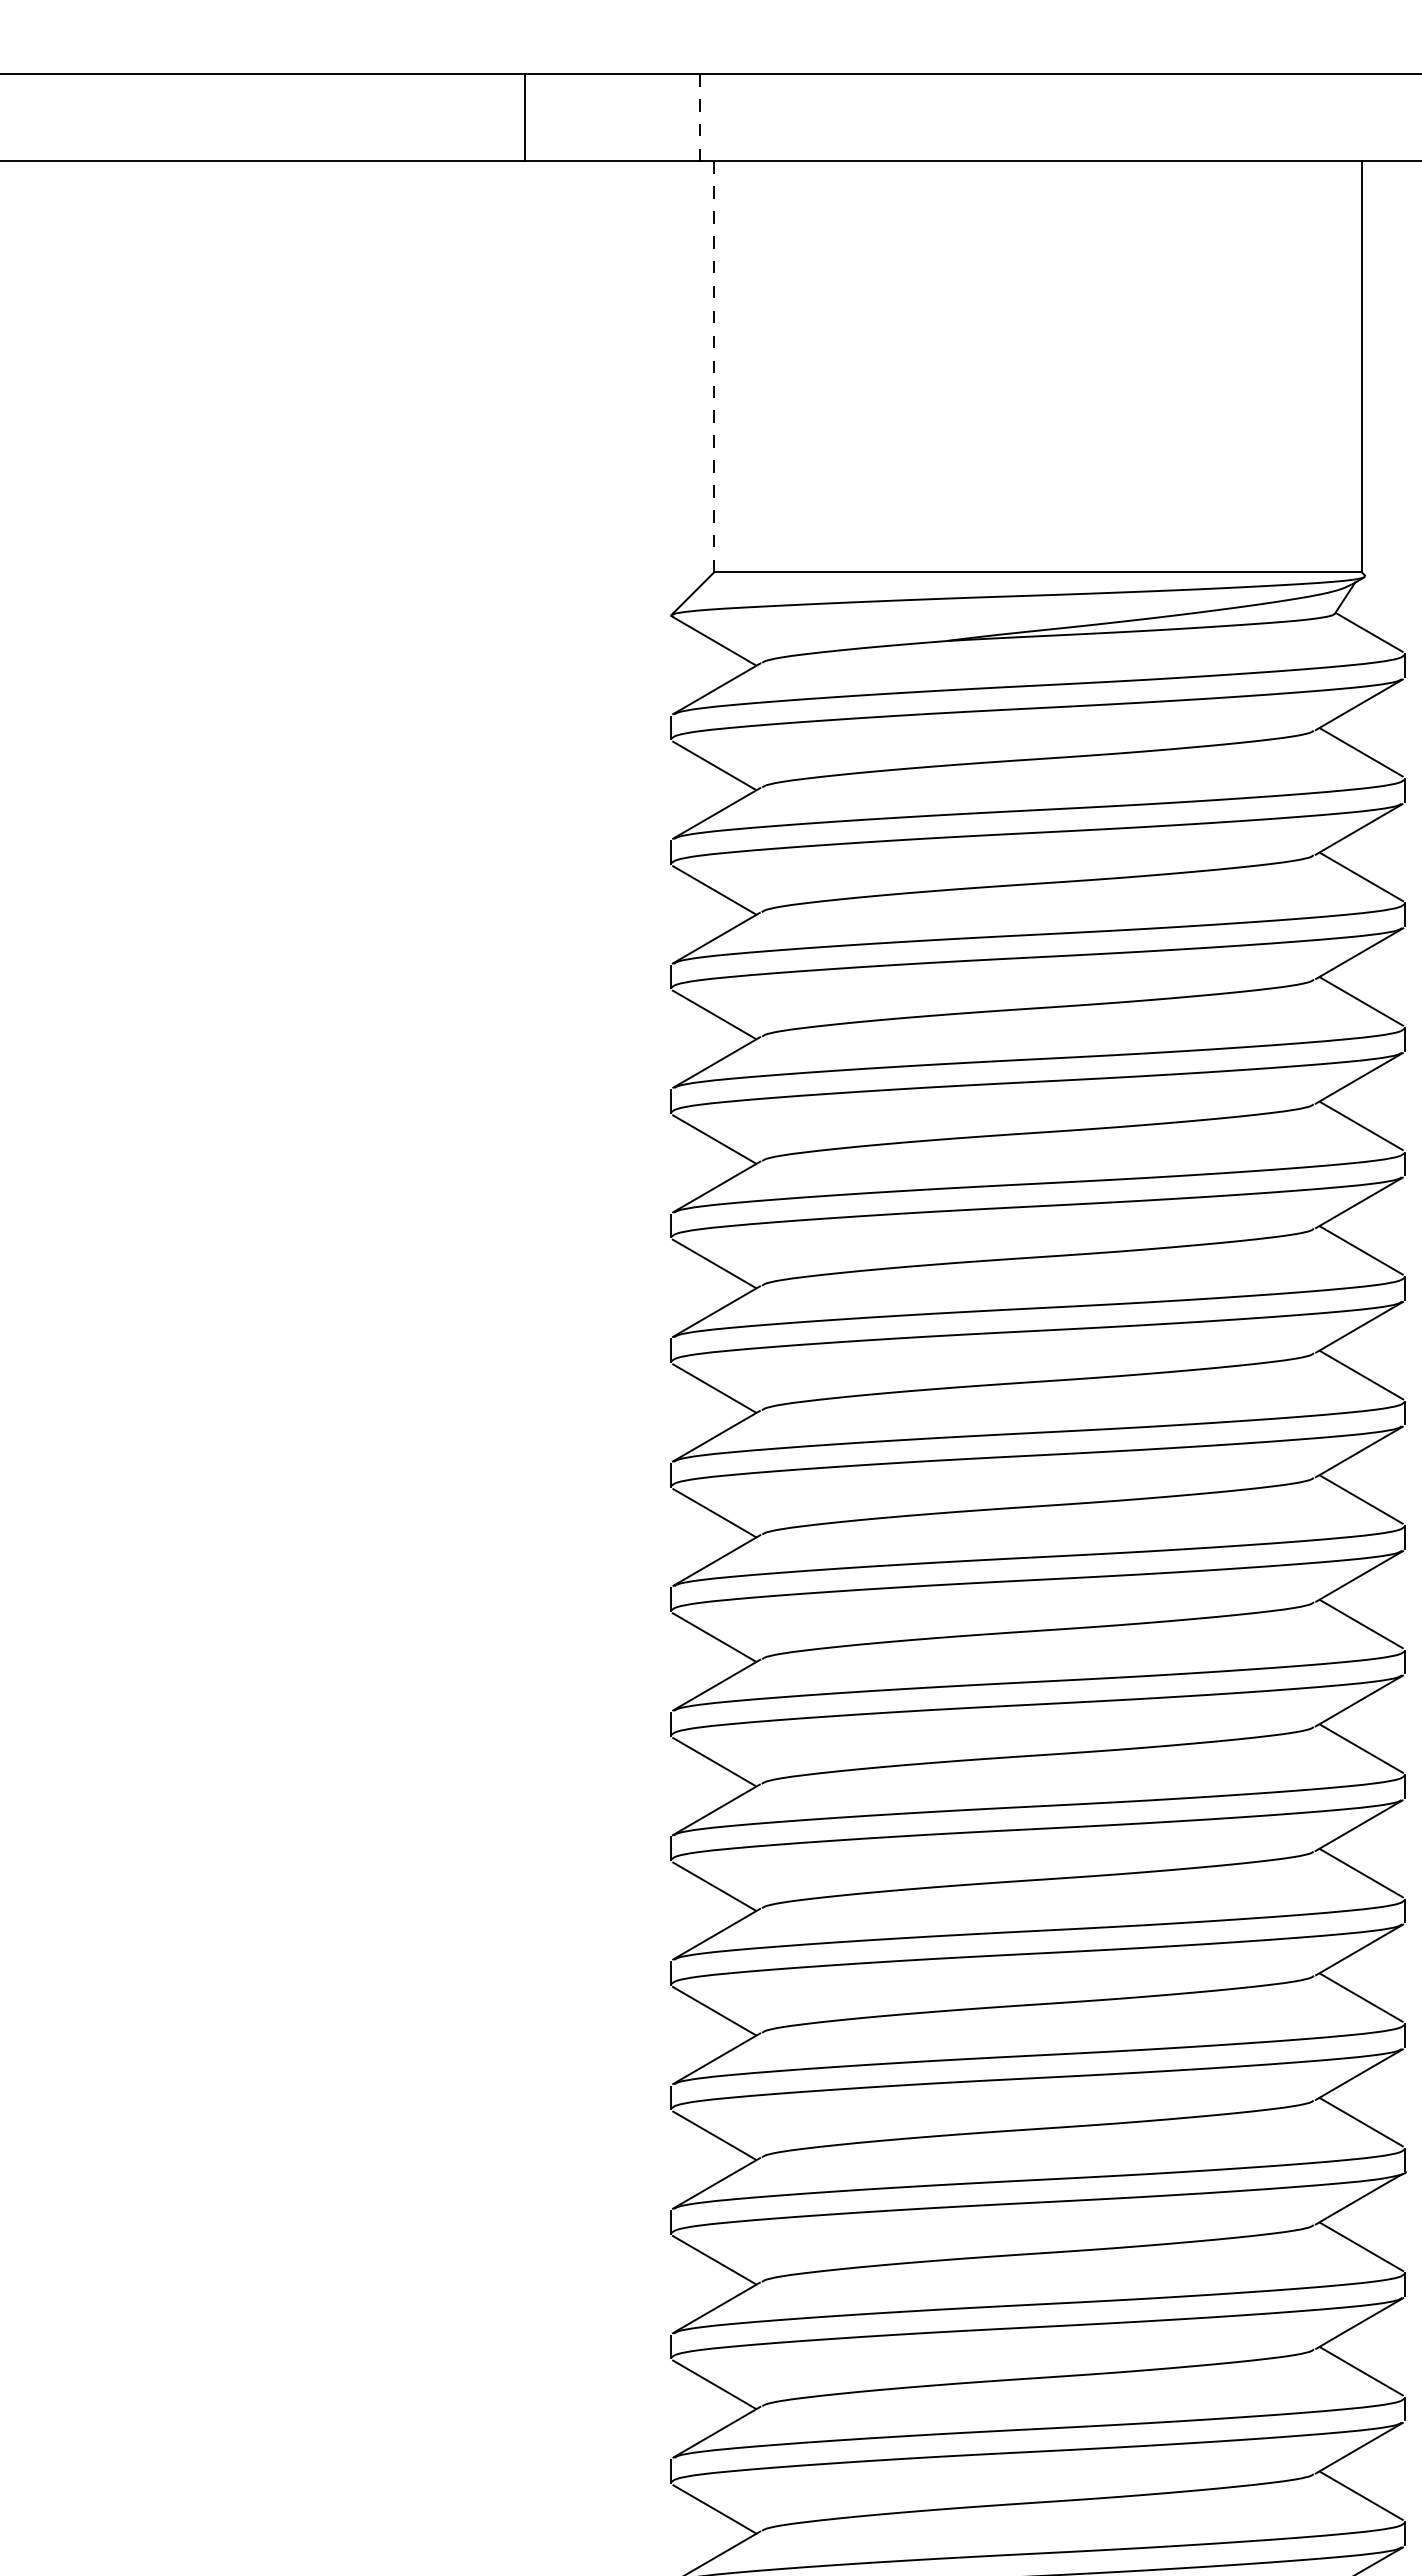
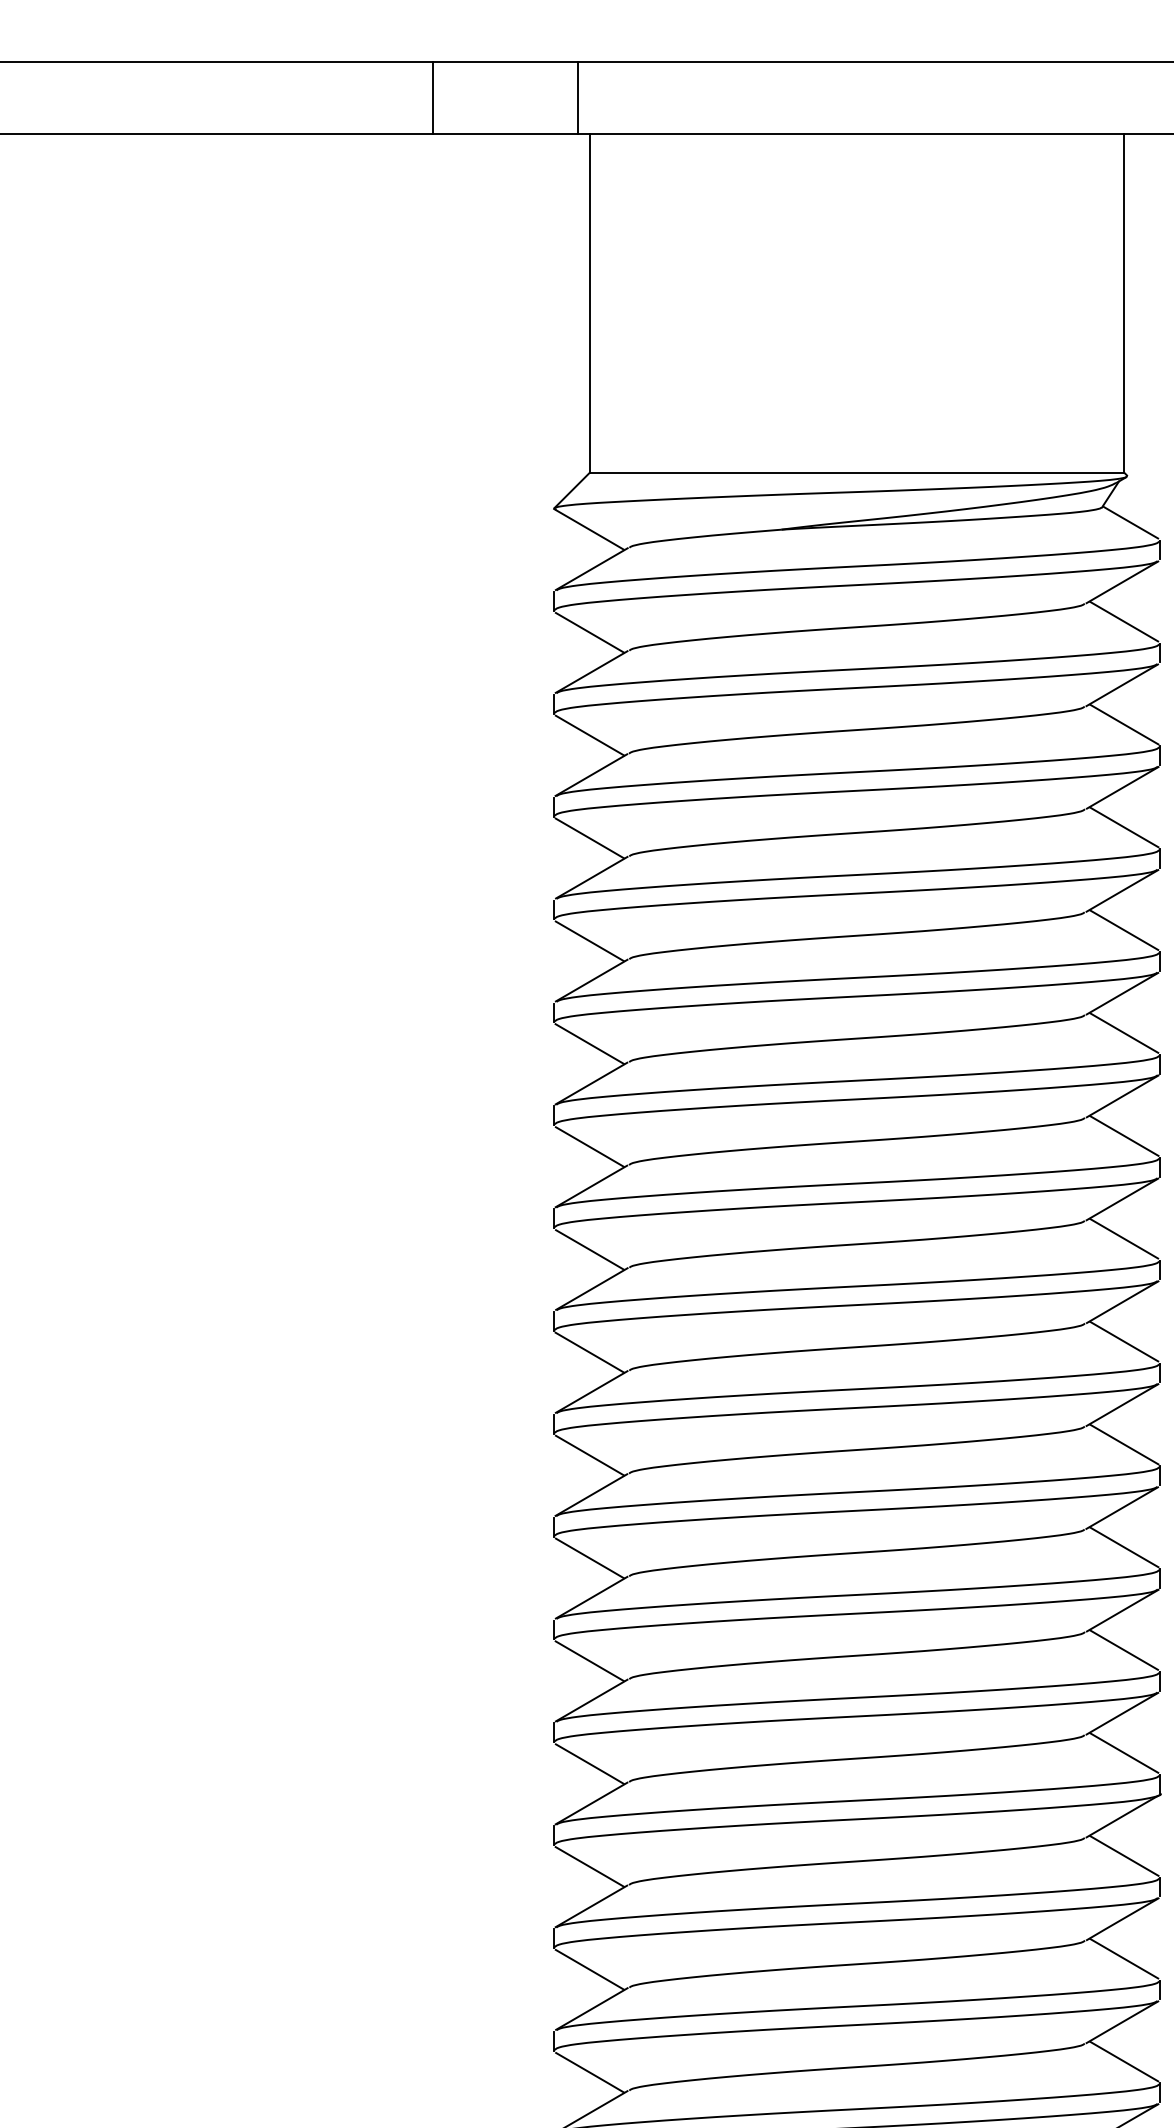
line: (699, 117) -> (577, 97), dashed -> solid
line: (714, 367) -> (589, 303), dashed -> solid

